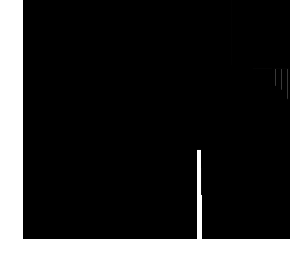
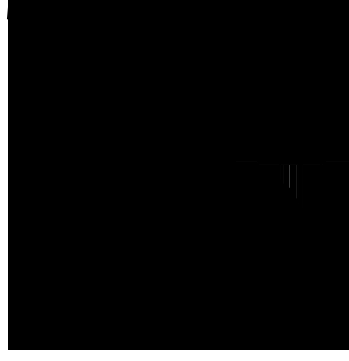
fill: (198, 193) -> (199, 300), added

